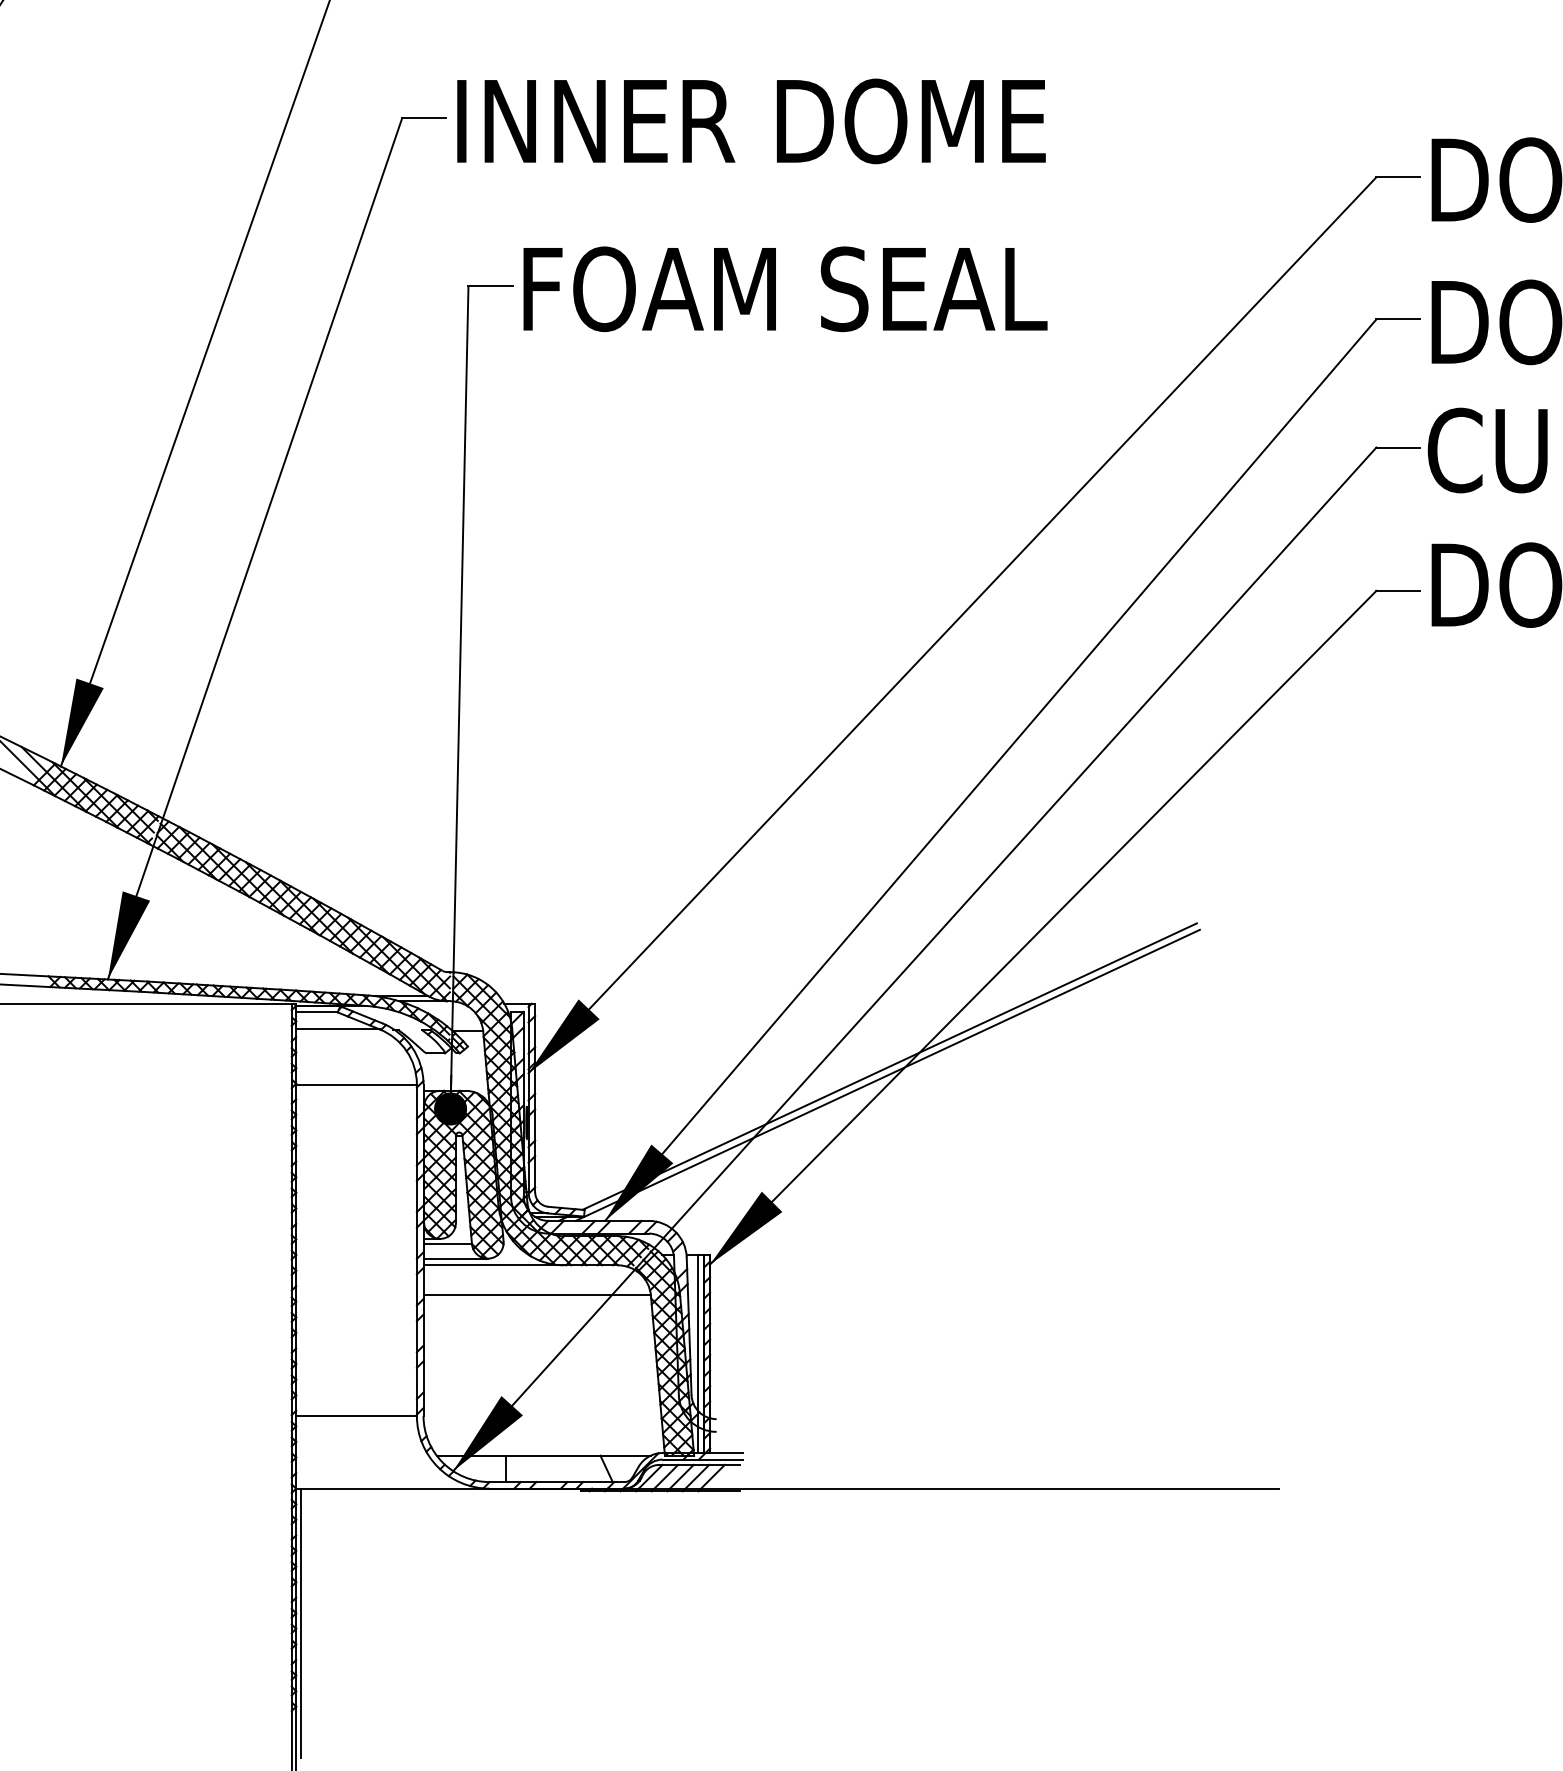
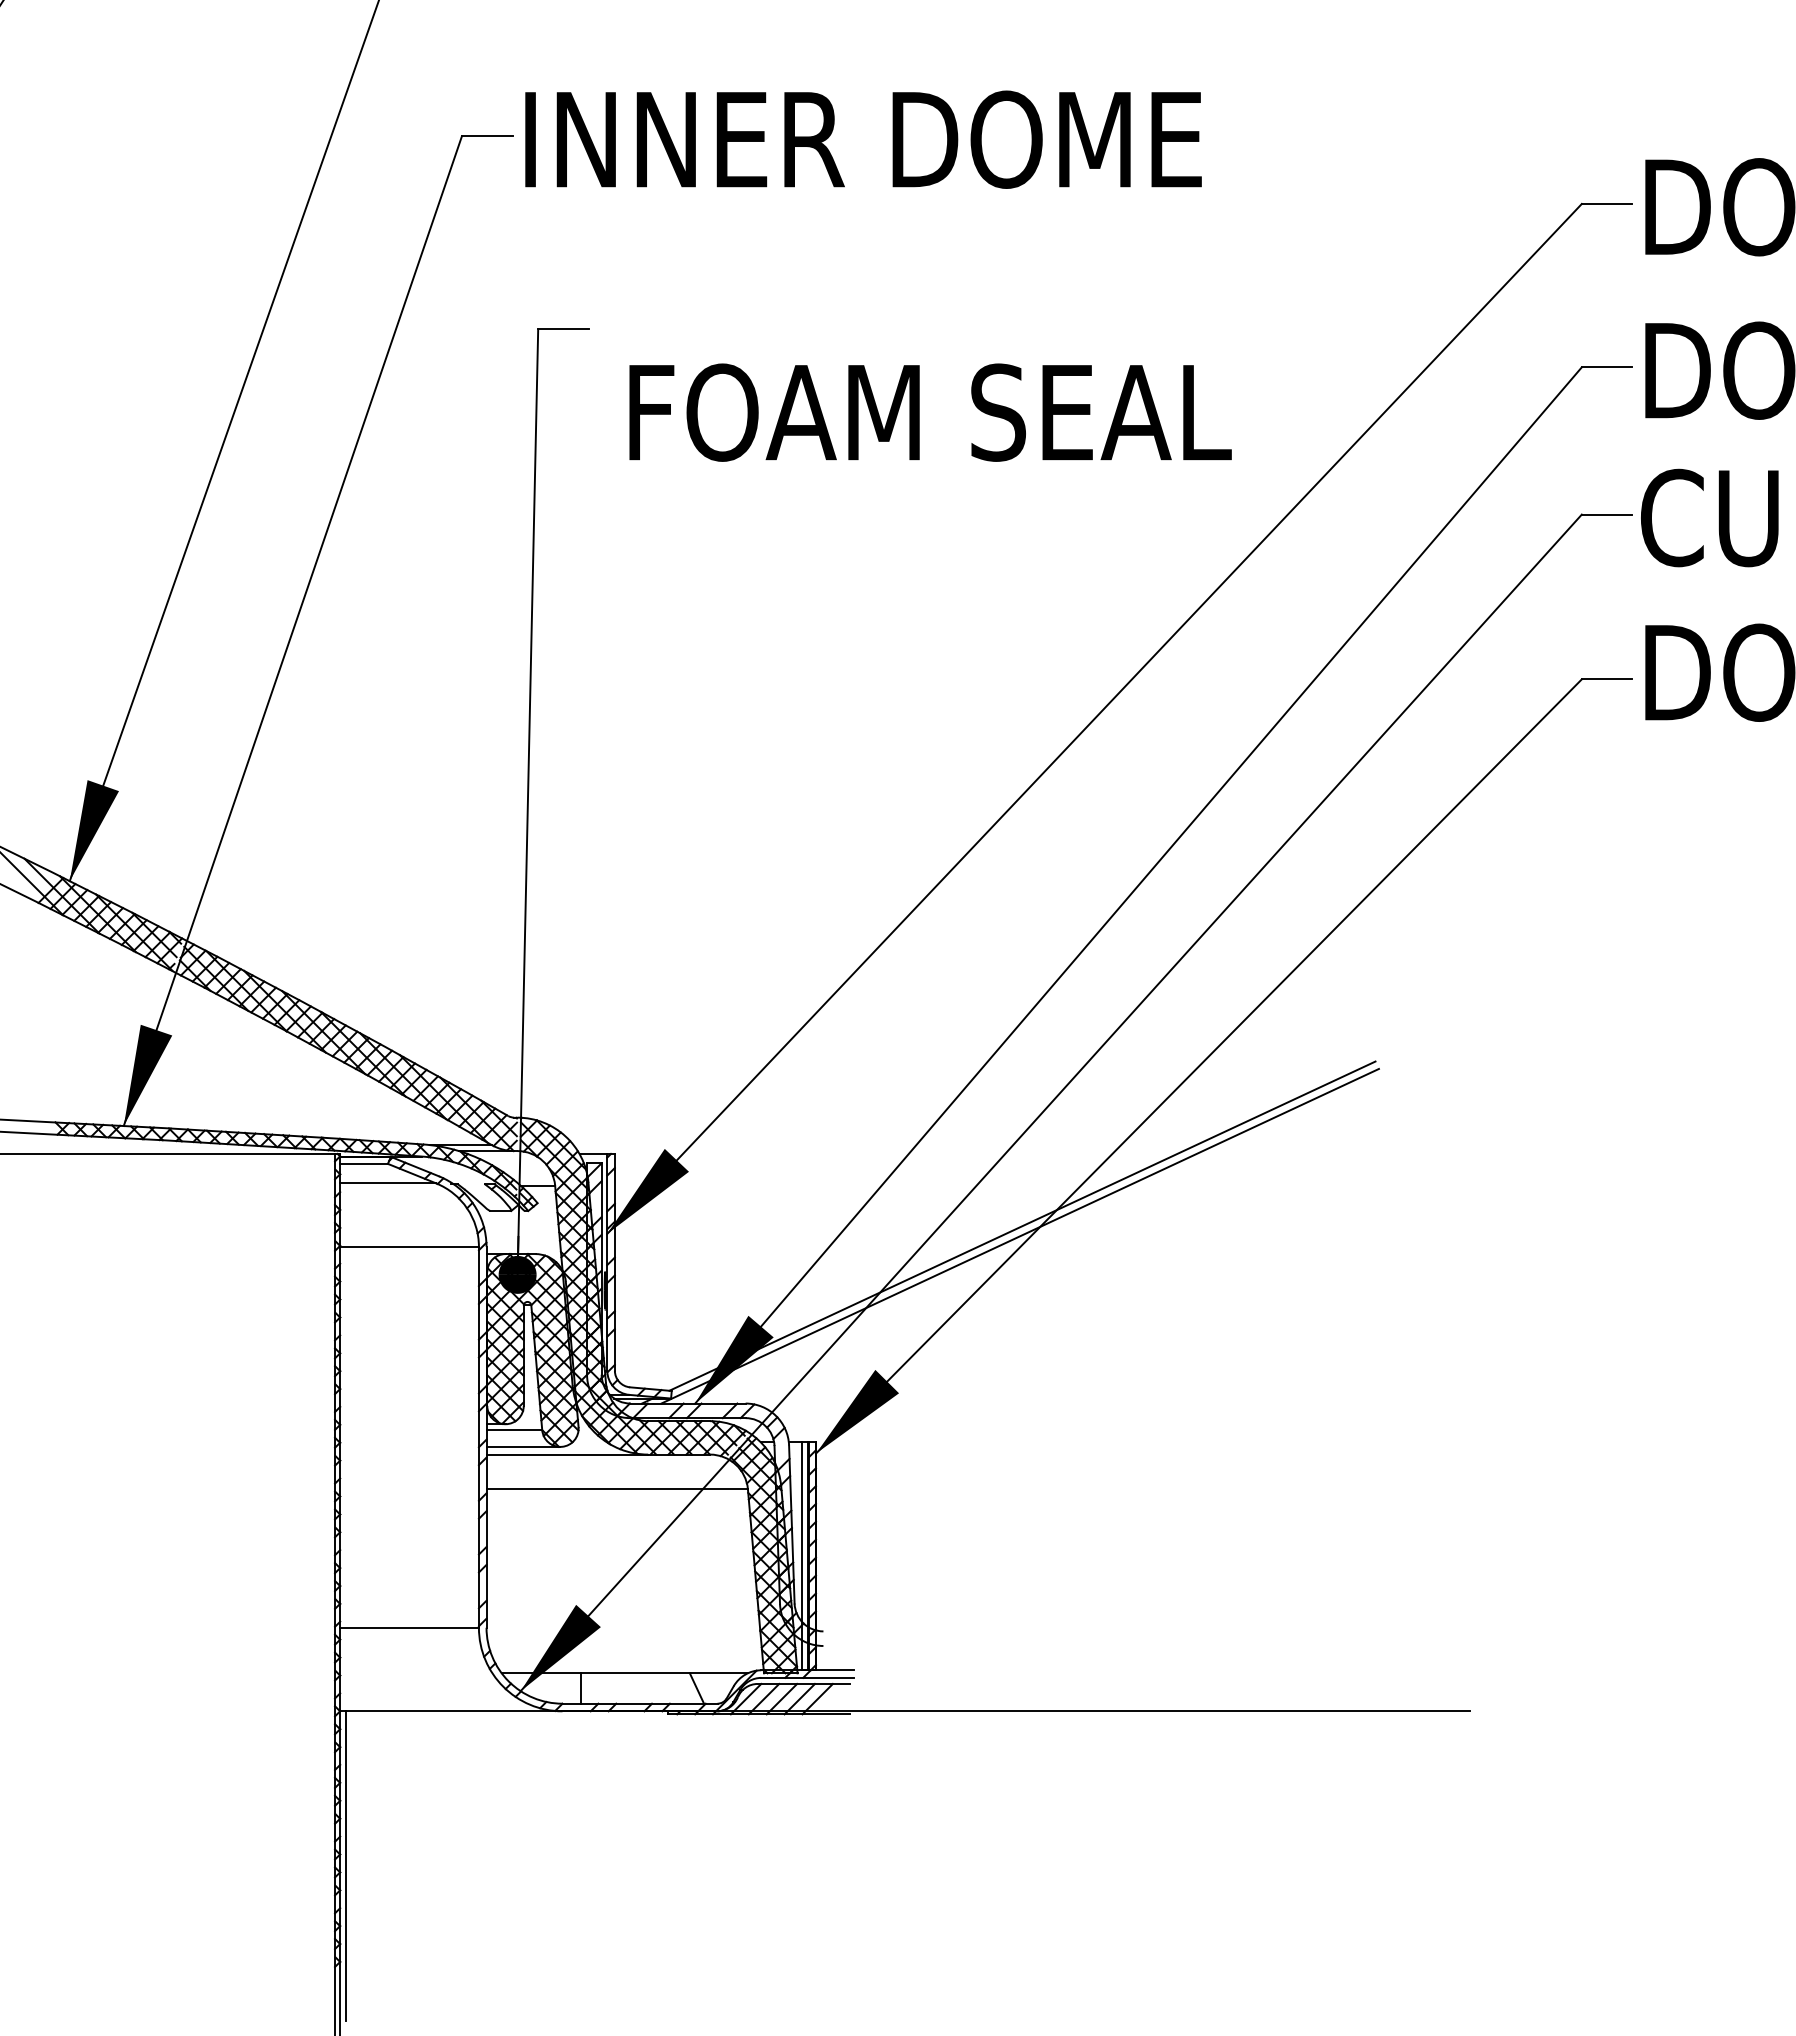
text: (785, 289) -> (930, 412), moved

